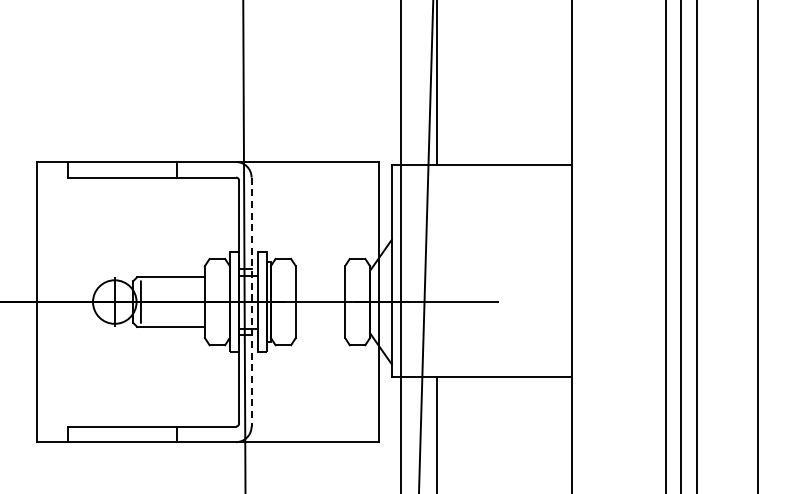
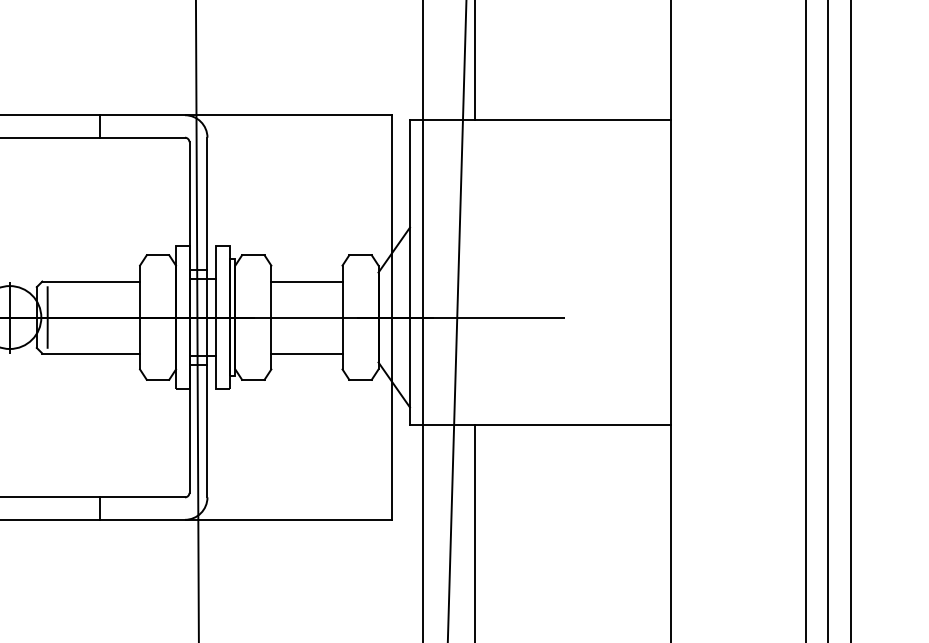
line: (320, 277) -> (306, 282), added
line: (251, 302) -> (207, 318), dashed -> solid
line: (320, 326) -> (306, 352), added

